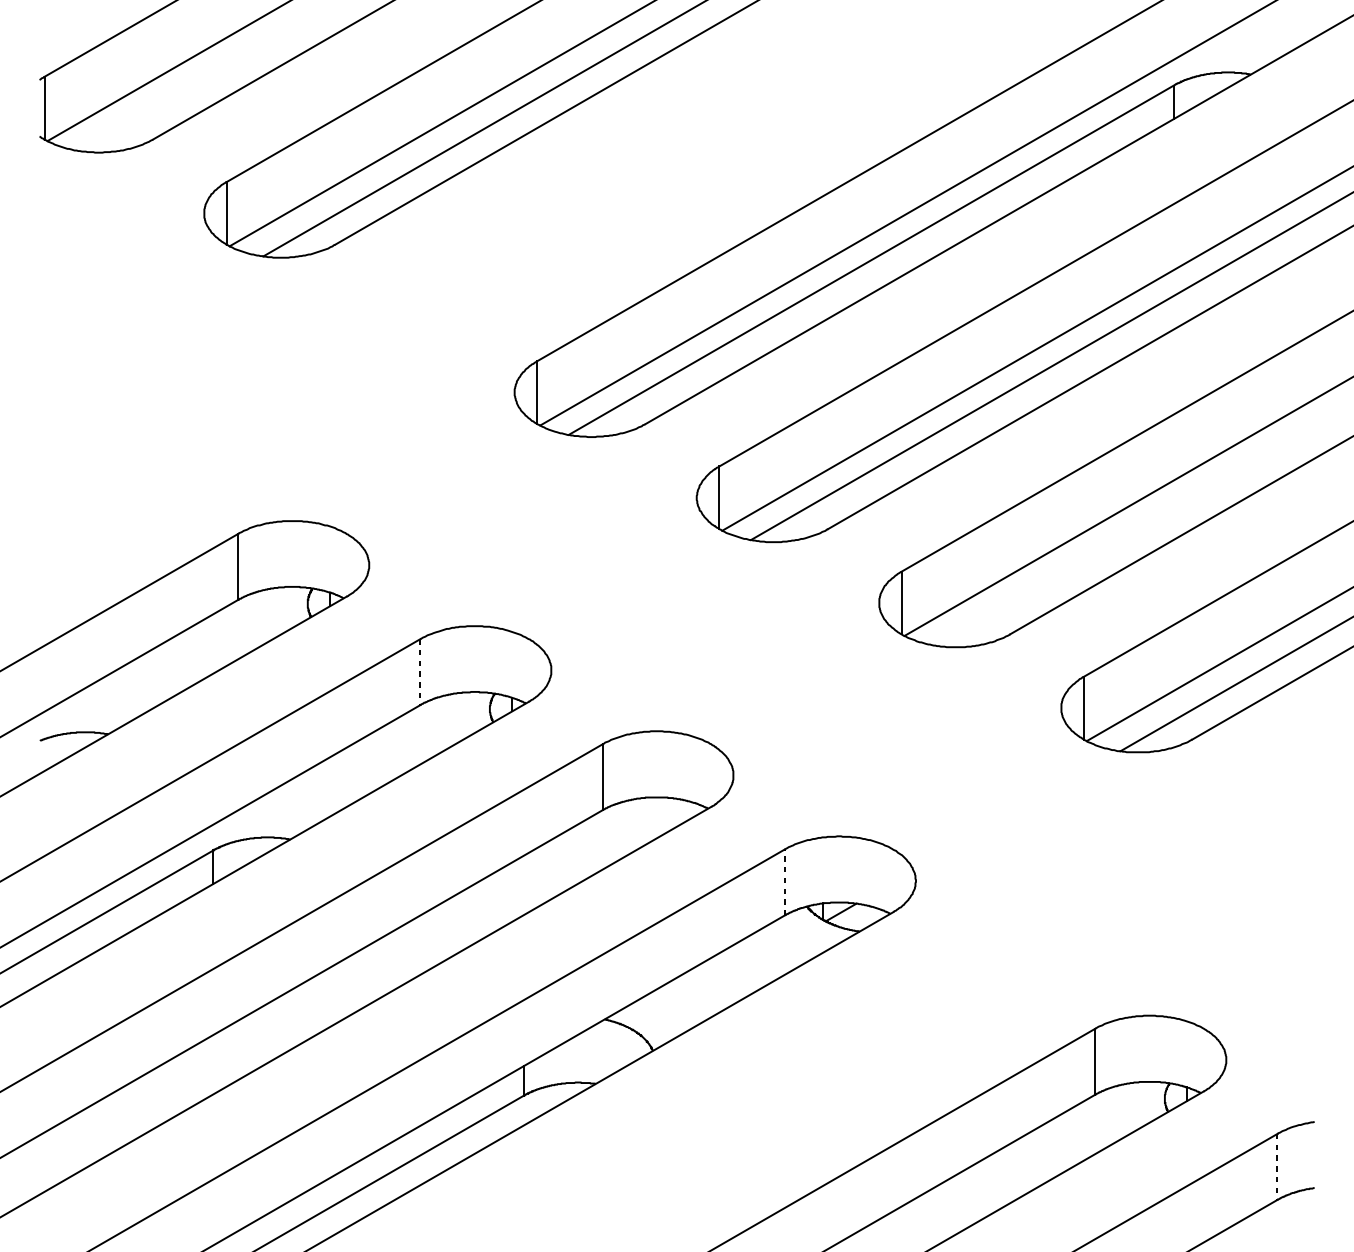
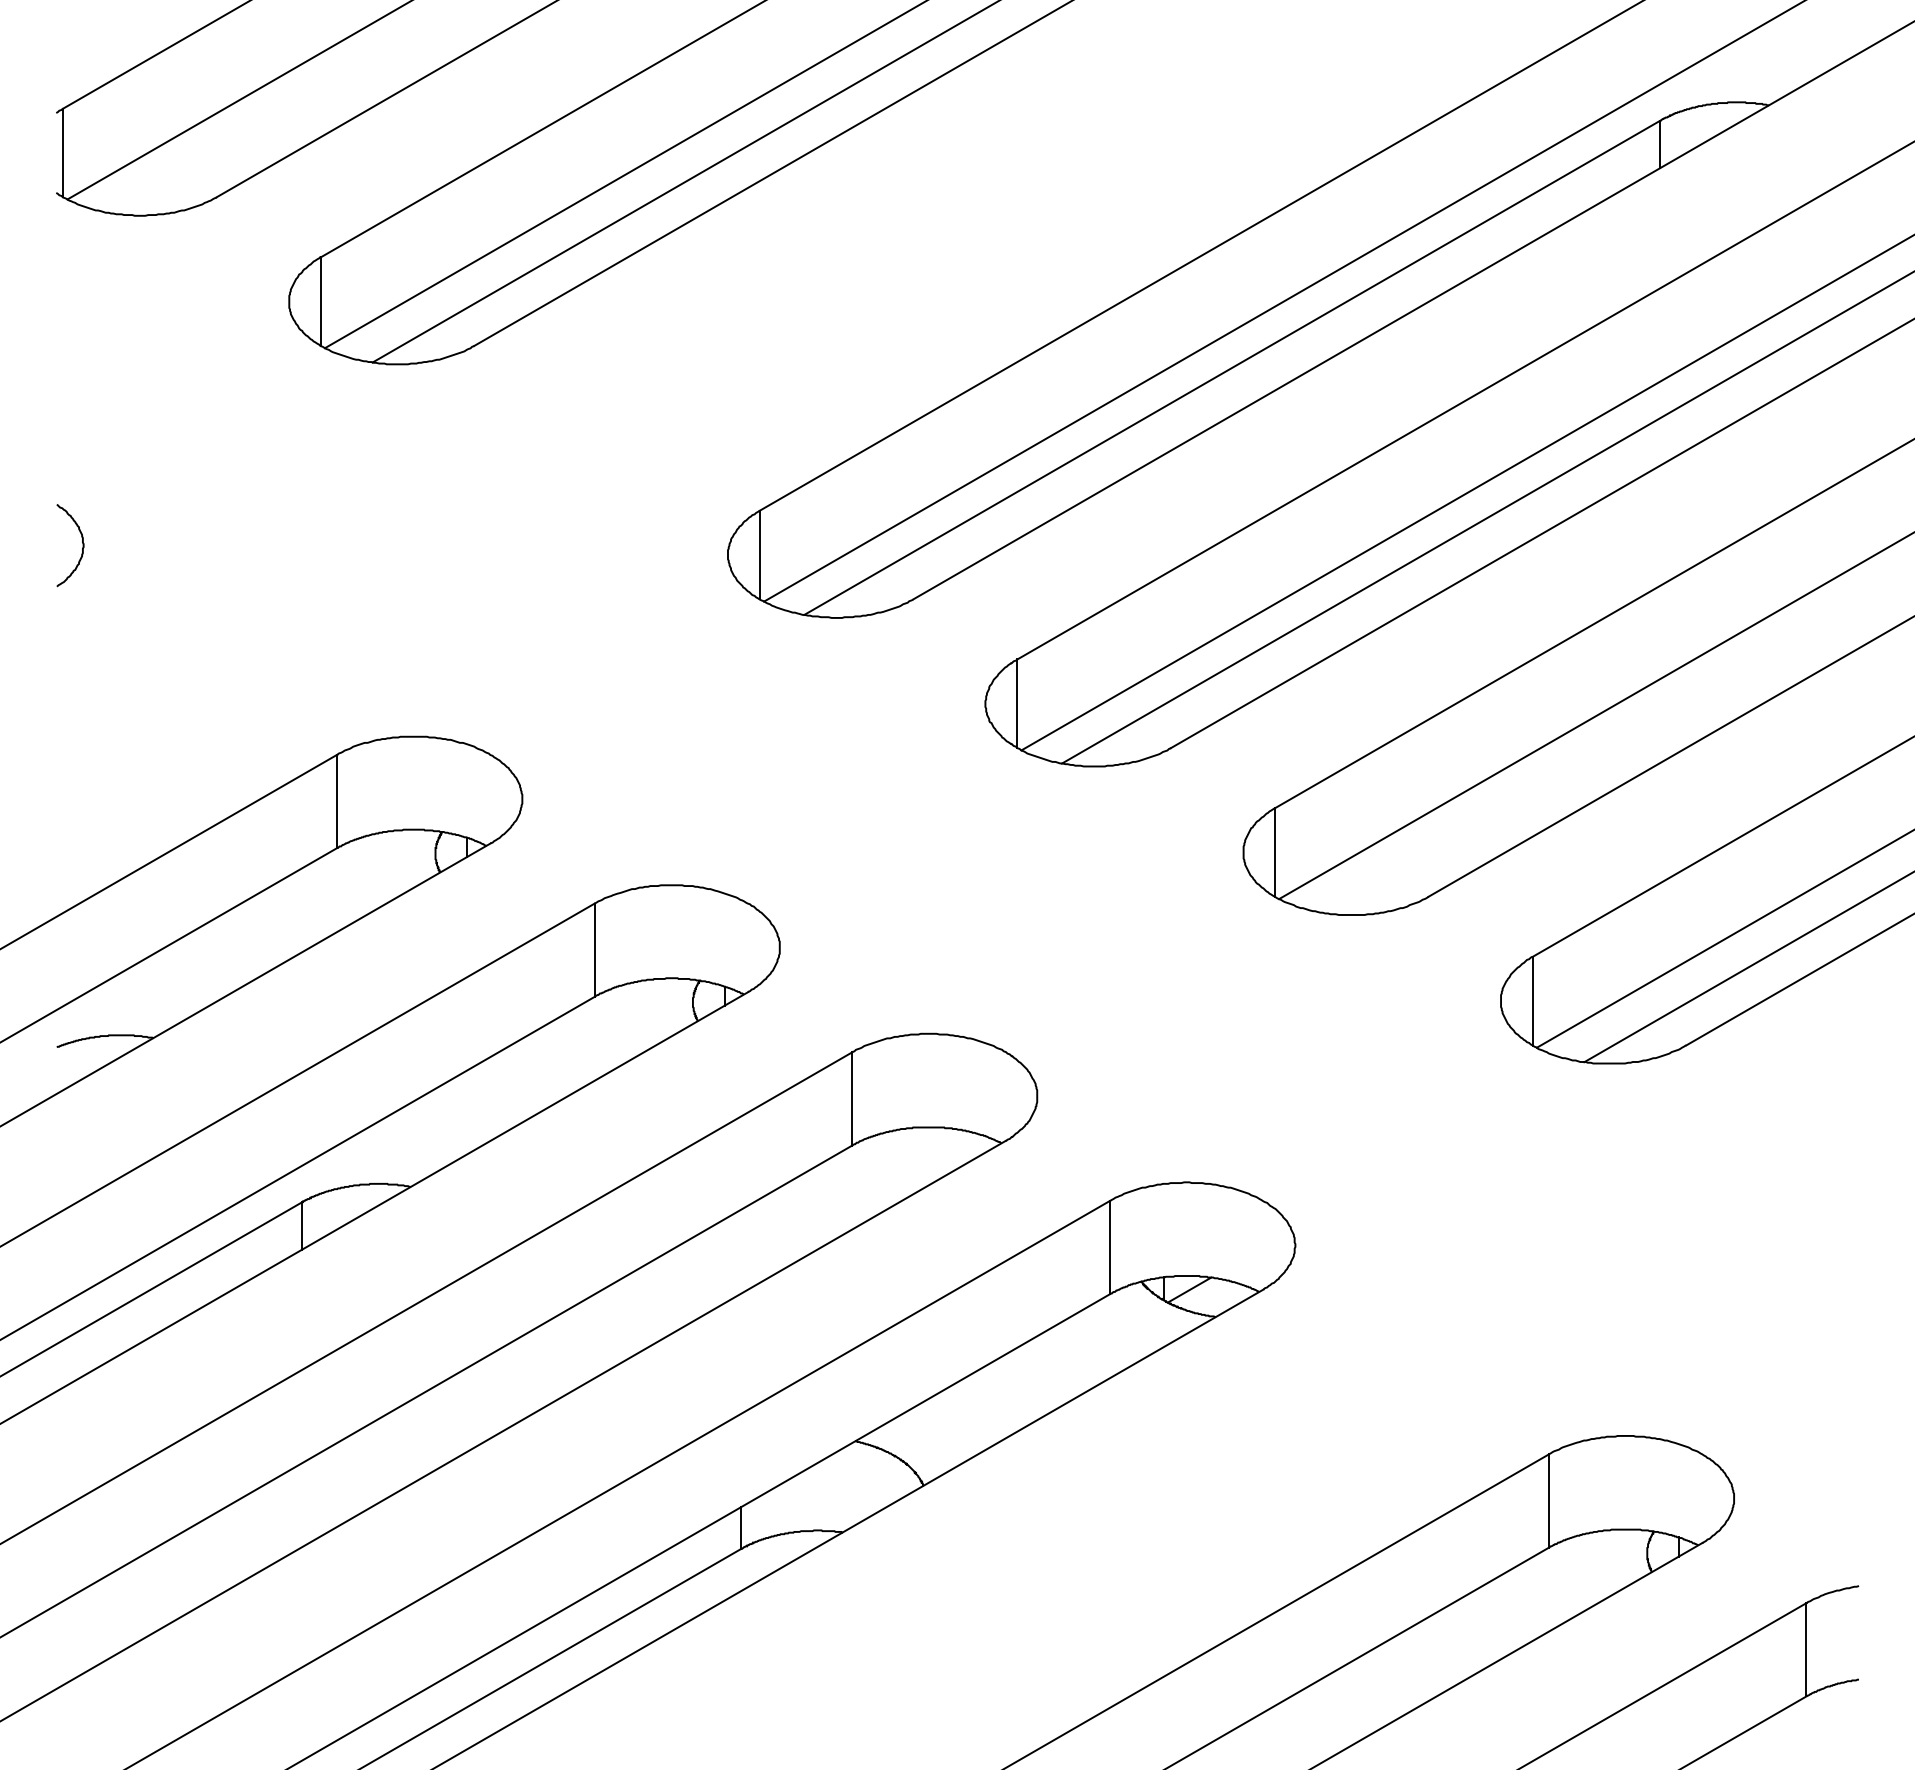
curve: (58, 385) -> (82, 545), added
line: (420, 672) -> (594, 950), dashed -> solid
line: (784, 882) -> (1109, 1247), dashed -> solid
line: (1277, 1166) -> (1806, 1649), dashed -> solid

